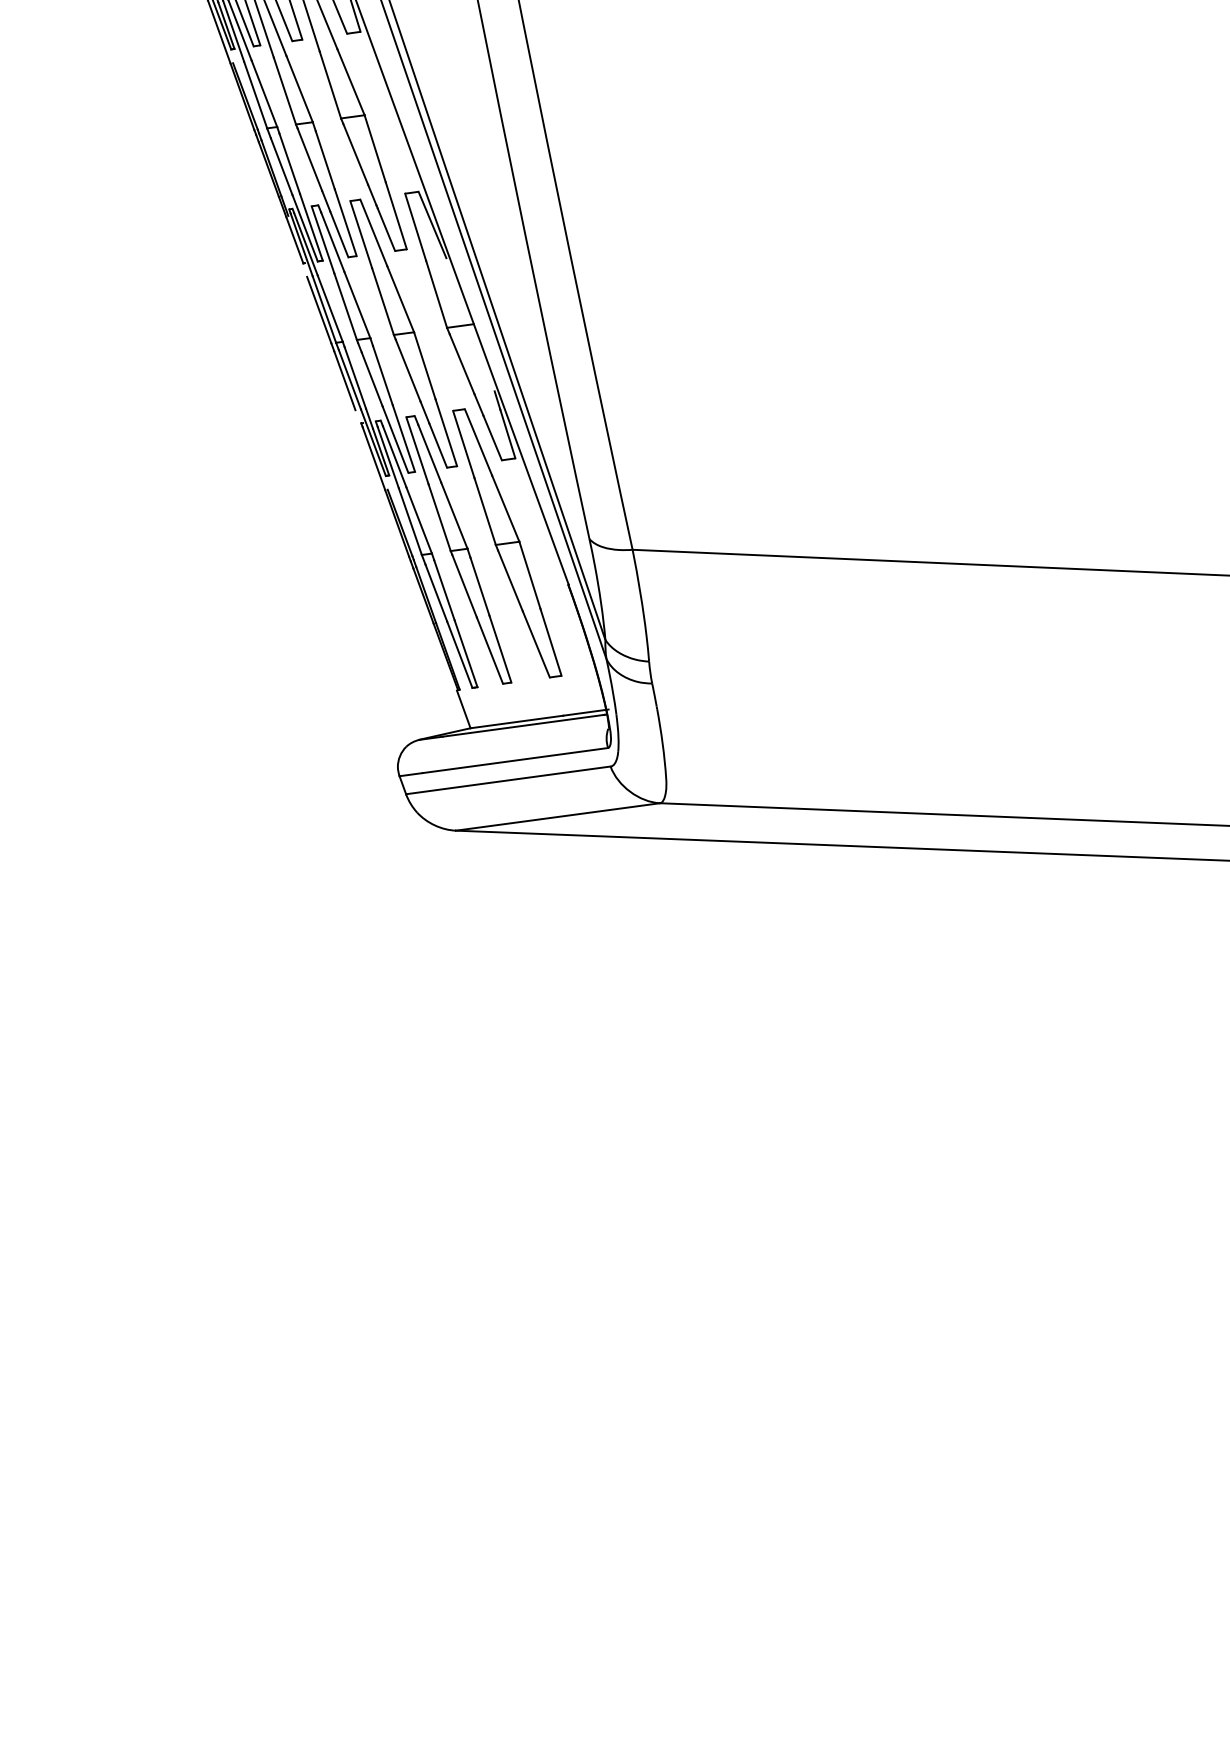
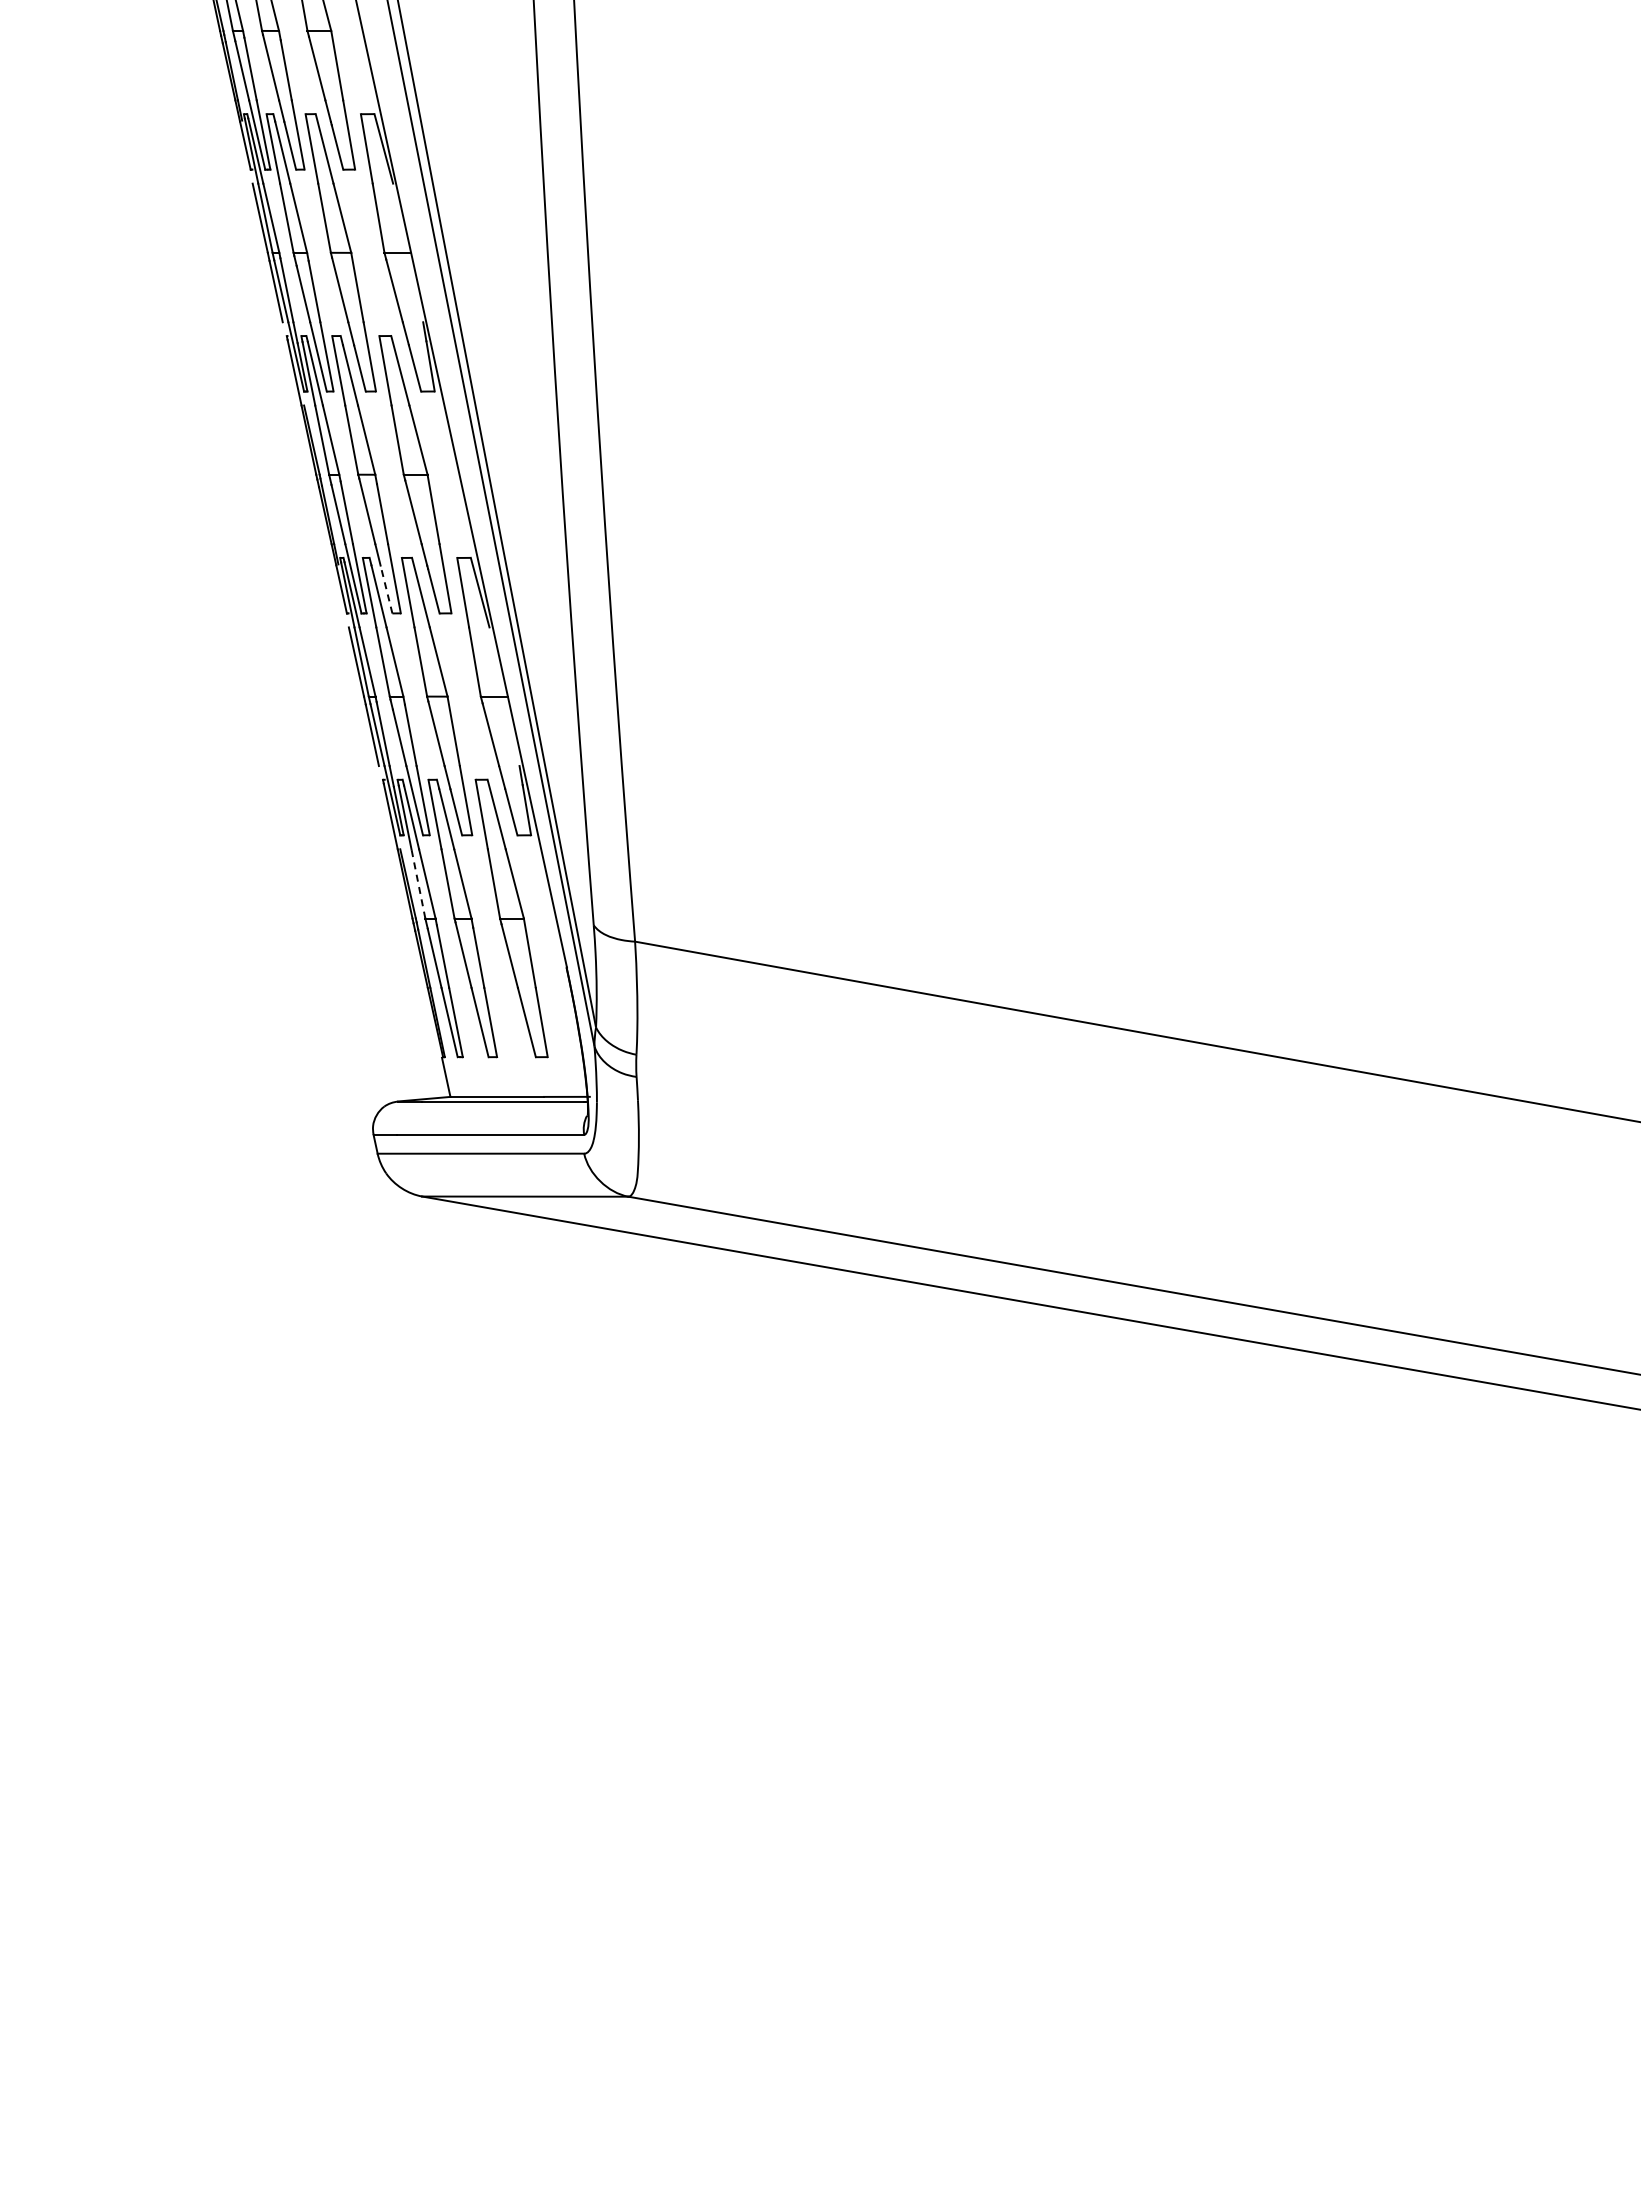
line: (339, 234) -> (386, 589), solid -> dashed
line: (410, 521) -> (418, 883), solid -> dashed

